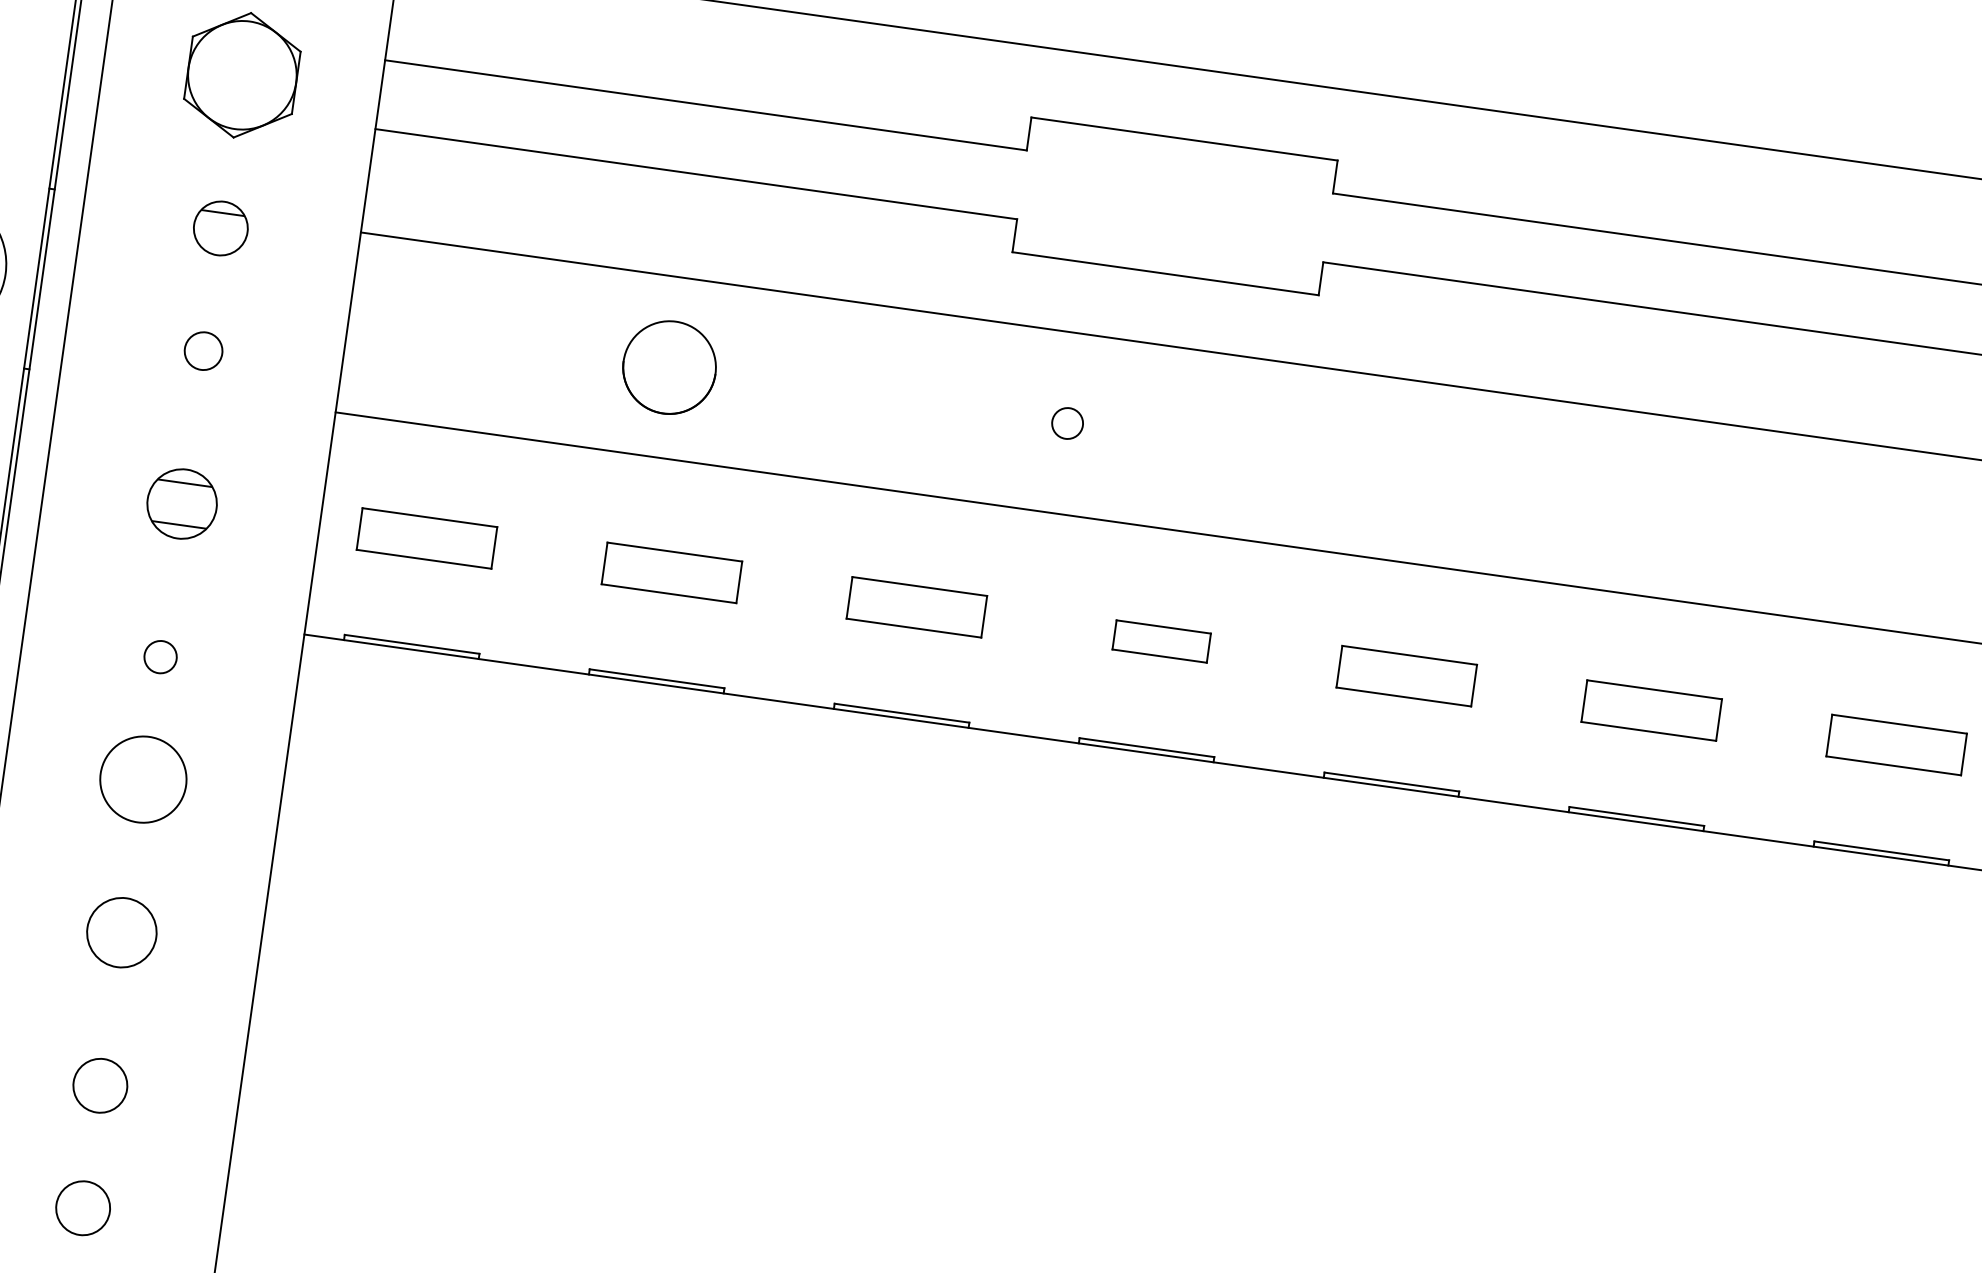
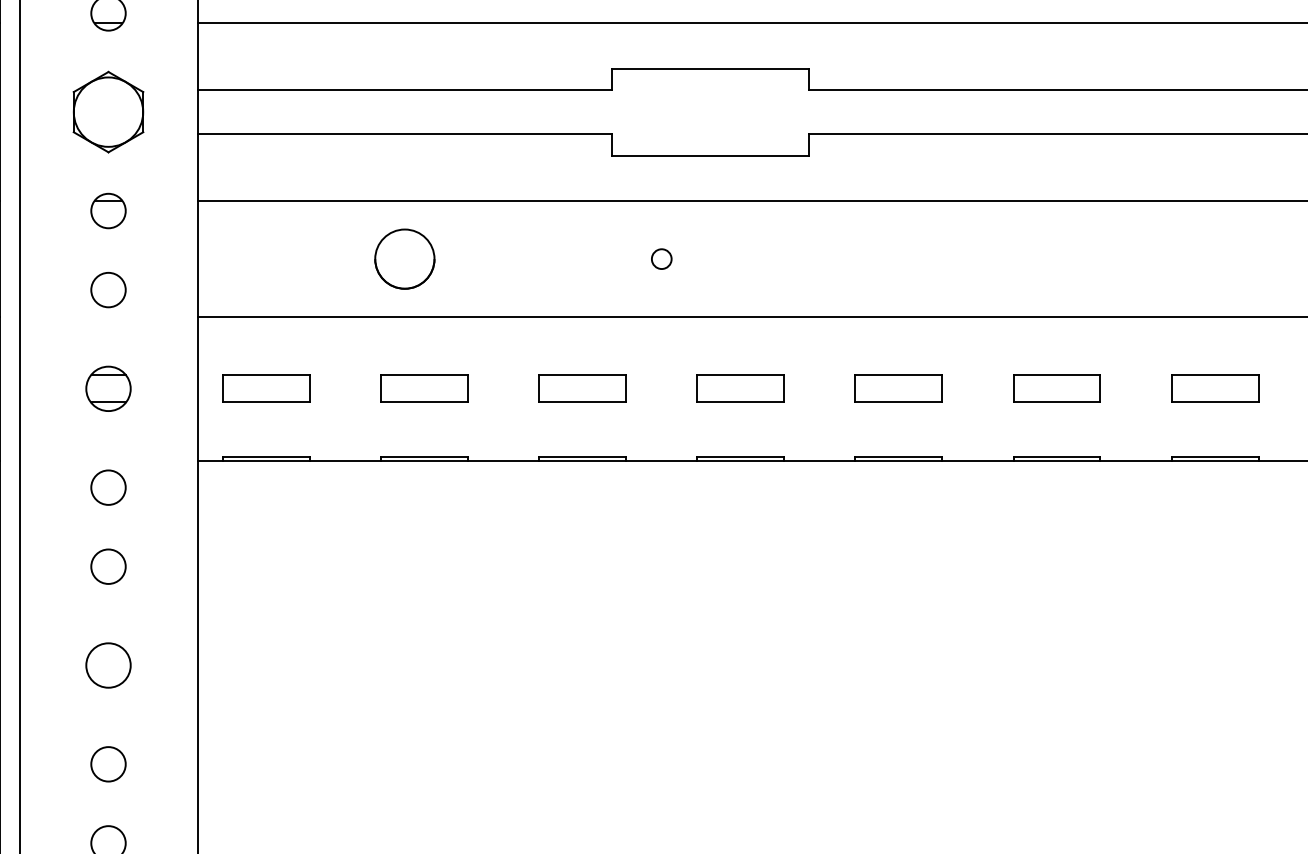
circle: (203, 351) -> (108, 290), size x1.43
part: (1161, 641) -> (740, 388), size x1.43
circle: (160, 656) -> (108, 487), size x1.67
circle: (143, 779) -> (108, 566), size x0.62

